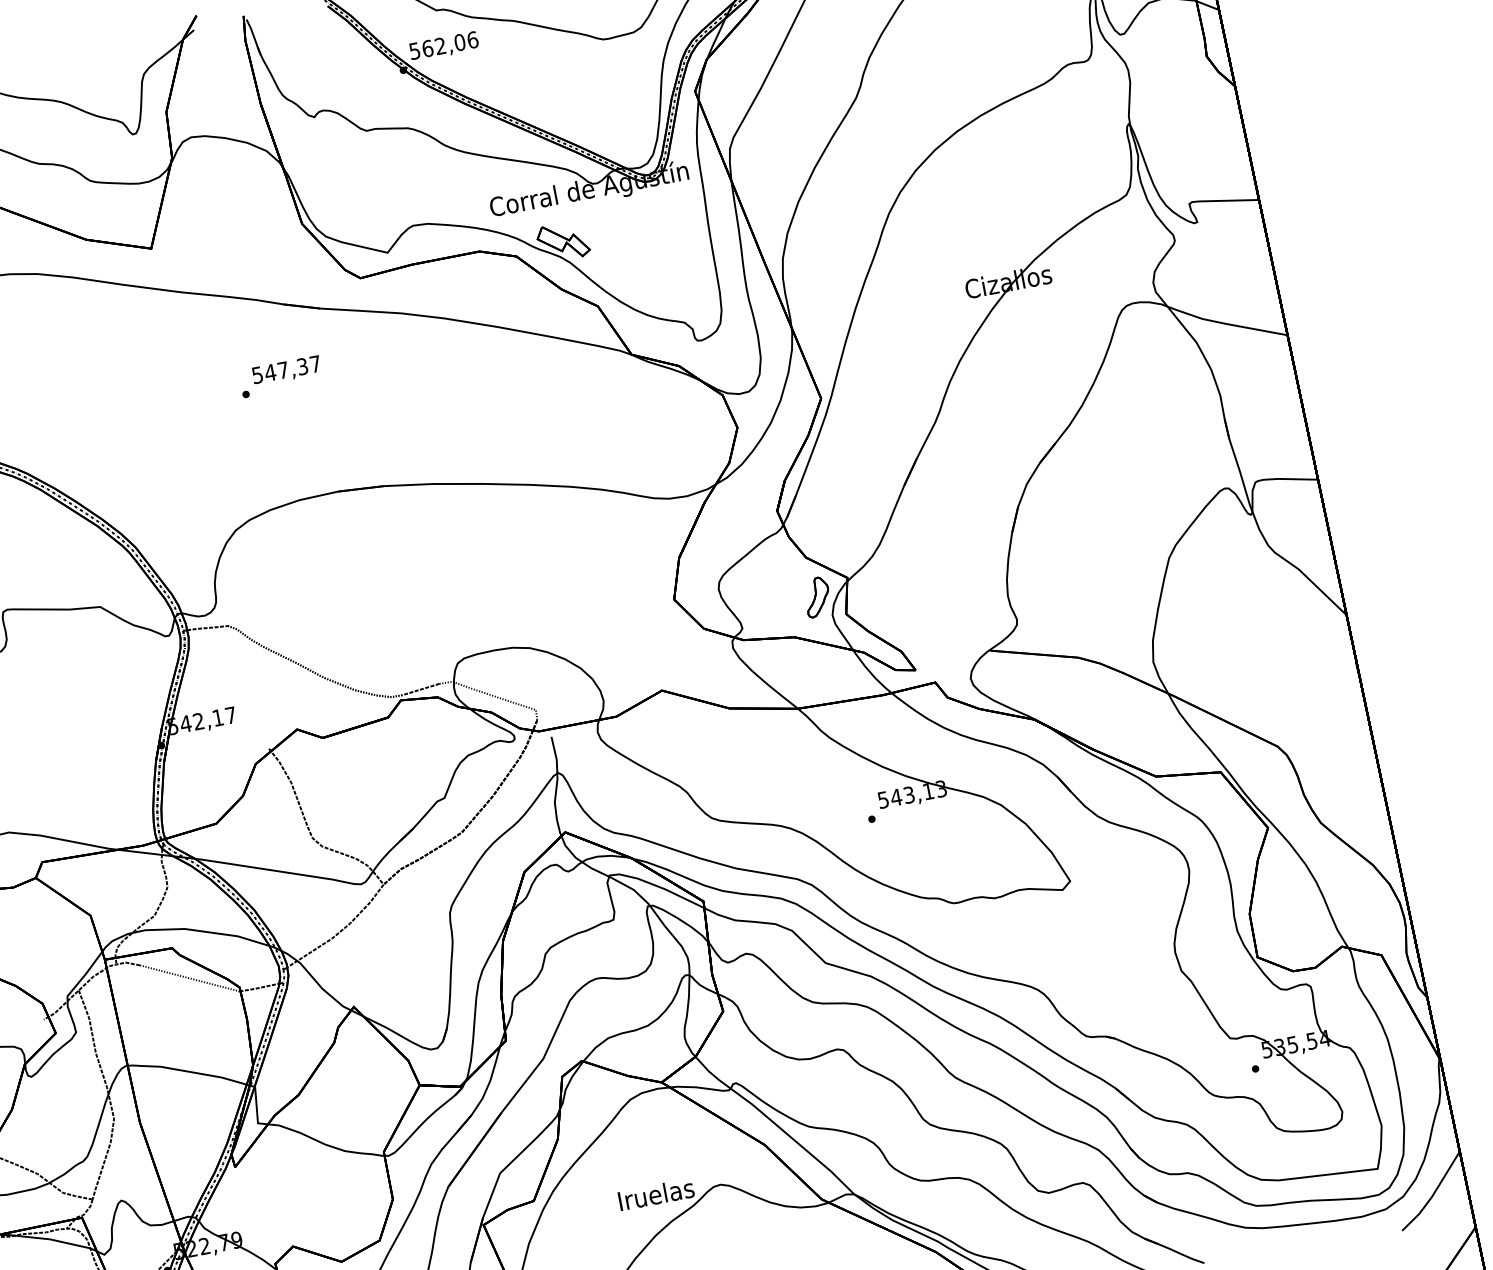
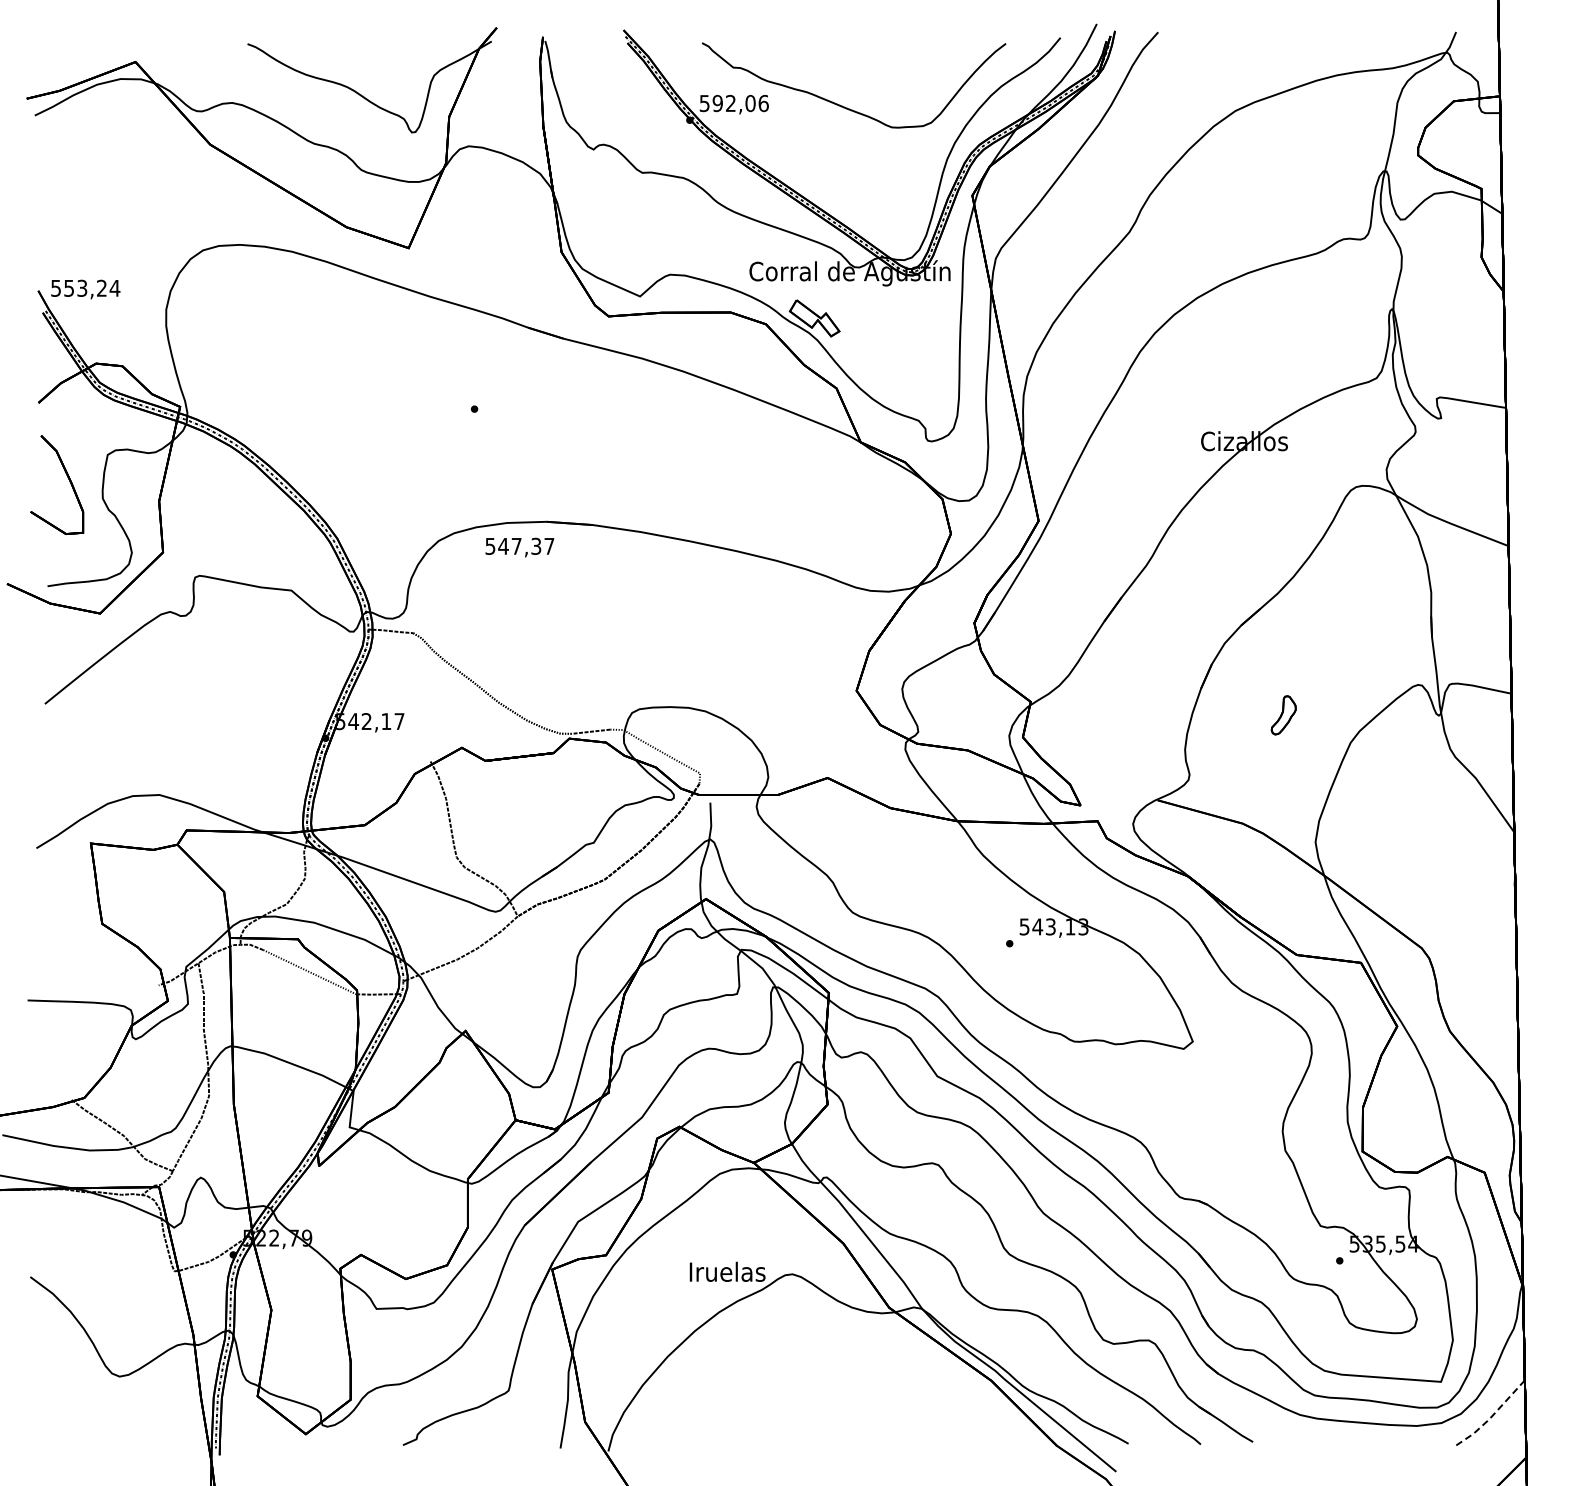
text: (427, 48) -> (717, 103), 562,06 -> 592,06
text: (286, 370) -> (519, 547), moved
part: (817, 597) -> (1283, 715), moved
line: (1433, 1195) -> (1490, 1418), solid -> dashed

